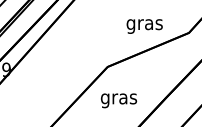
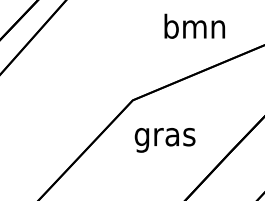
text: (144, 24) -> (194, 29), gras -> bmn
text: (119, 100) -> (165, 139), moved

